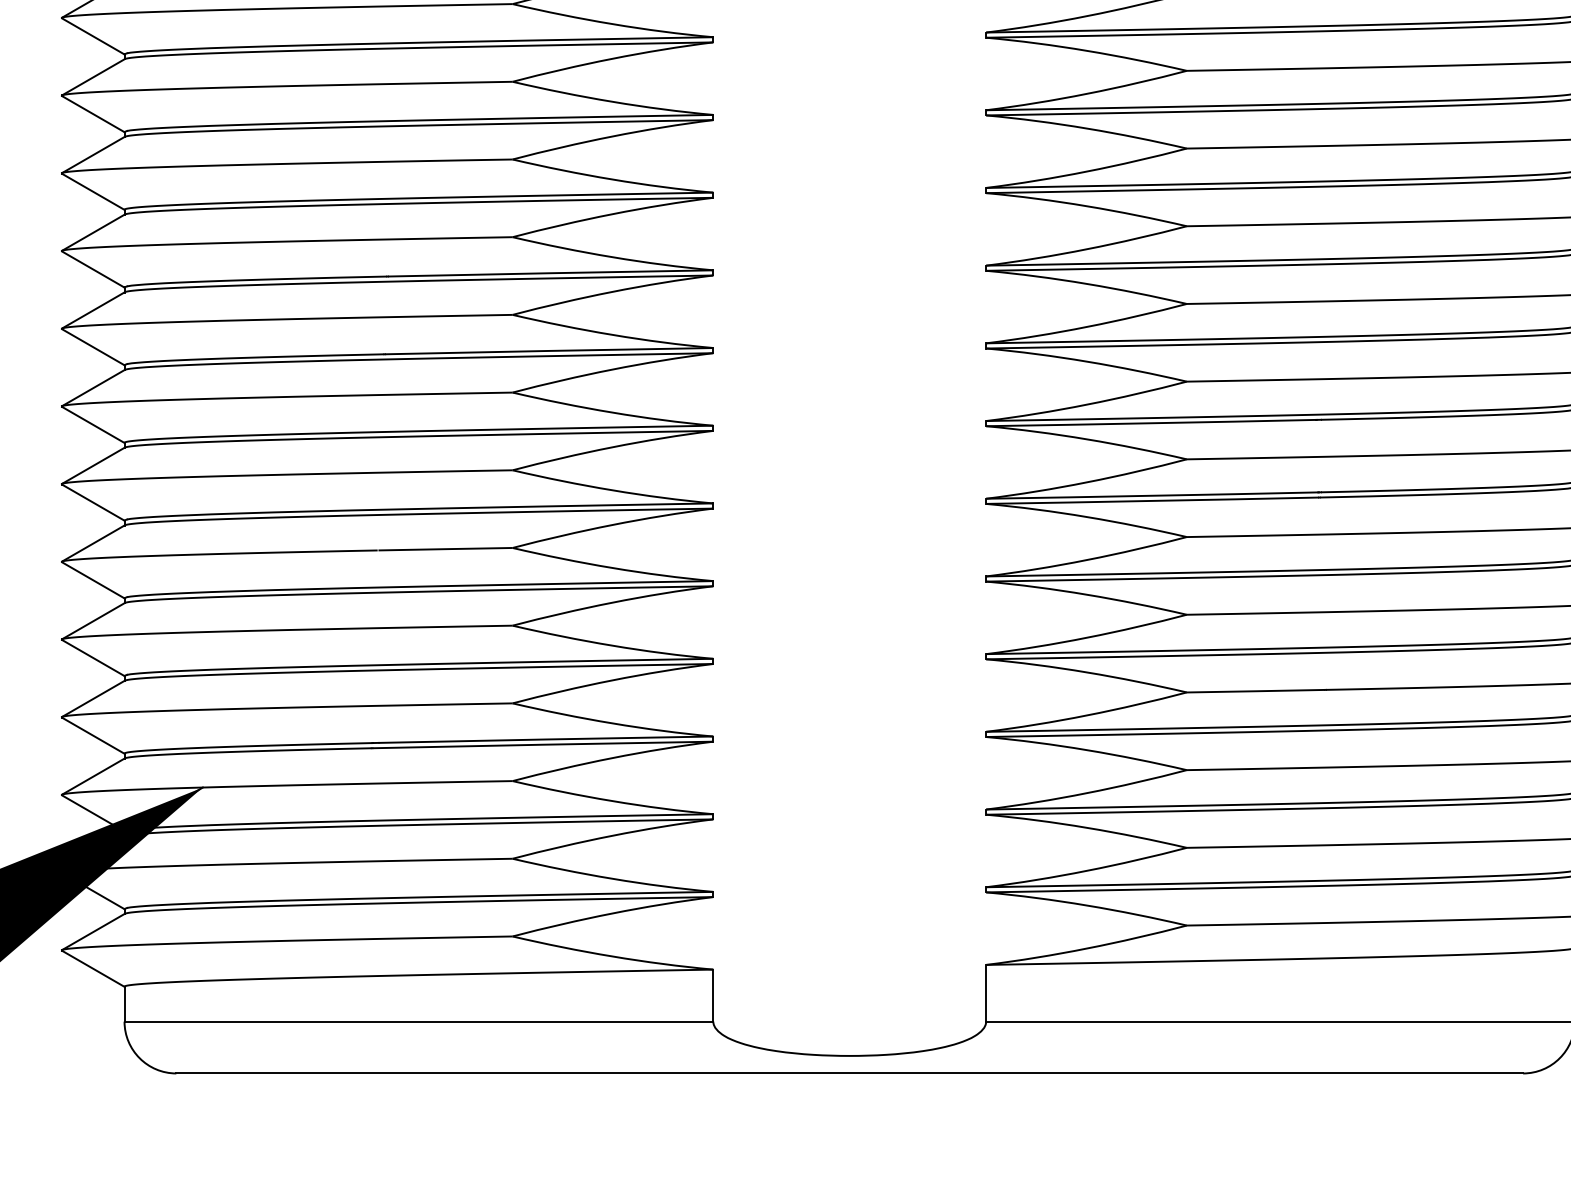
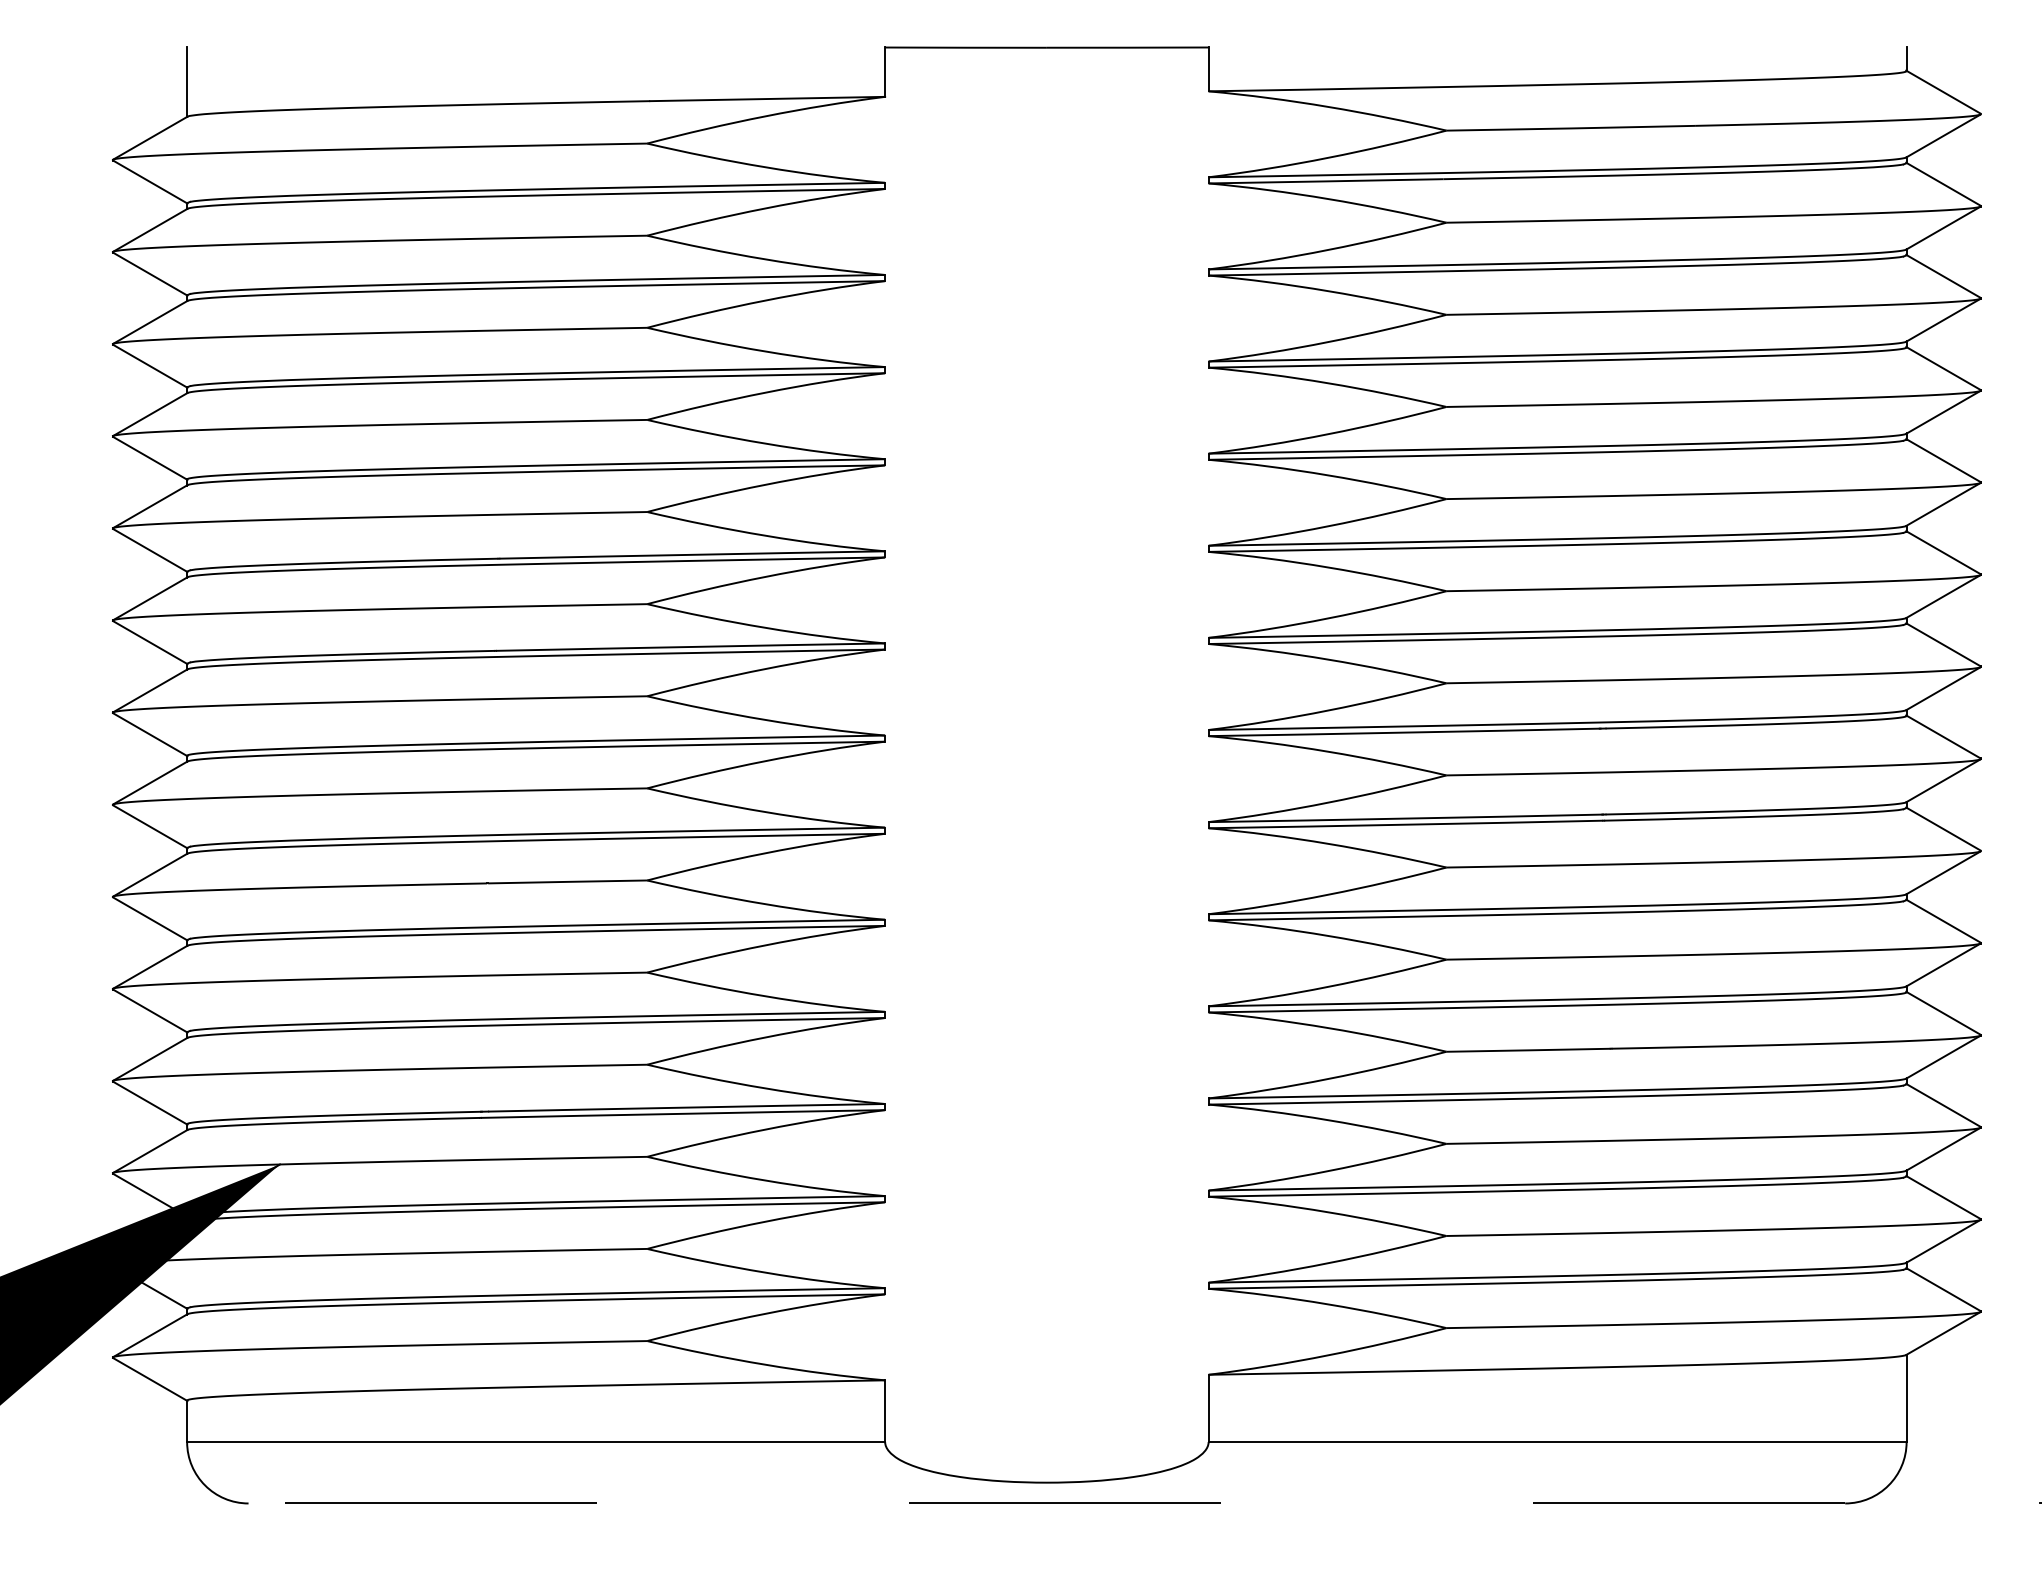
line: (849, 1073) -> (1046, 1503), solid -> dashed

